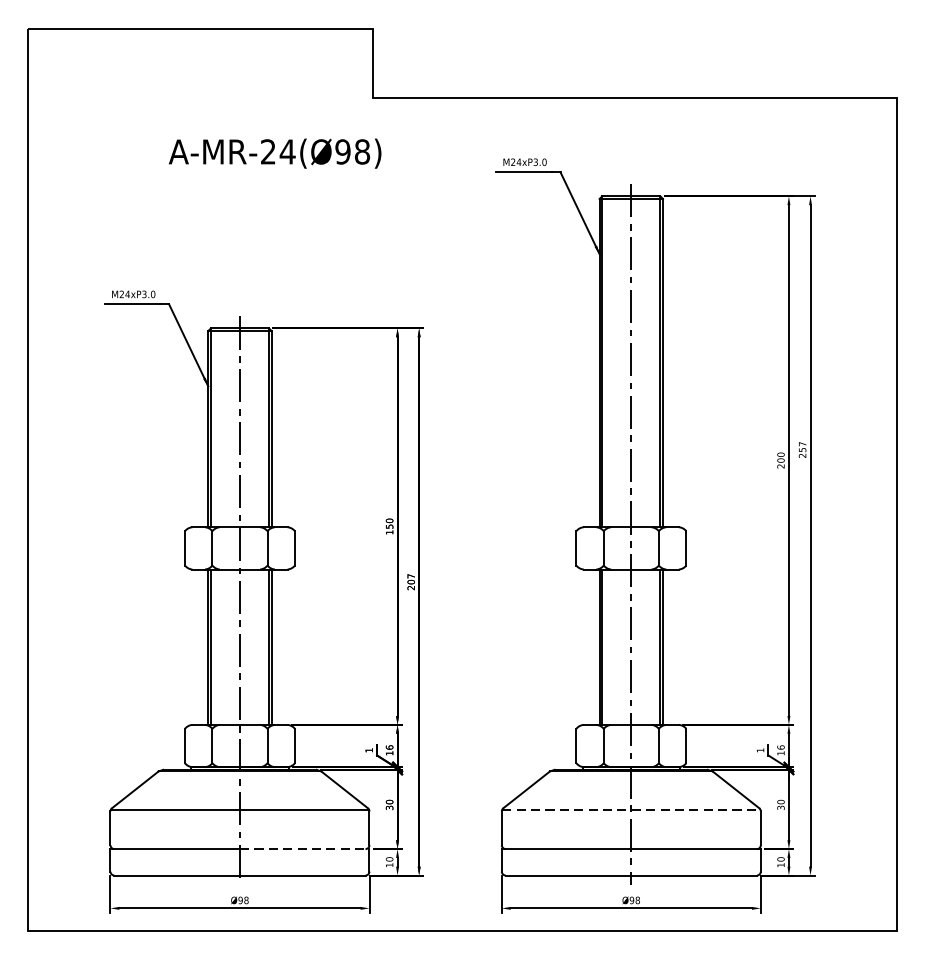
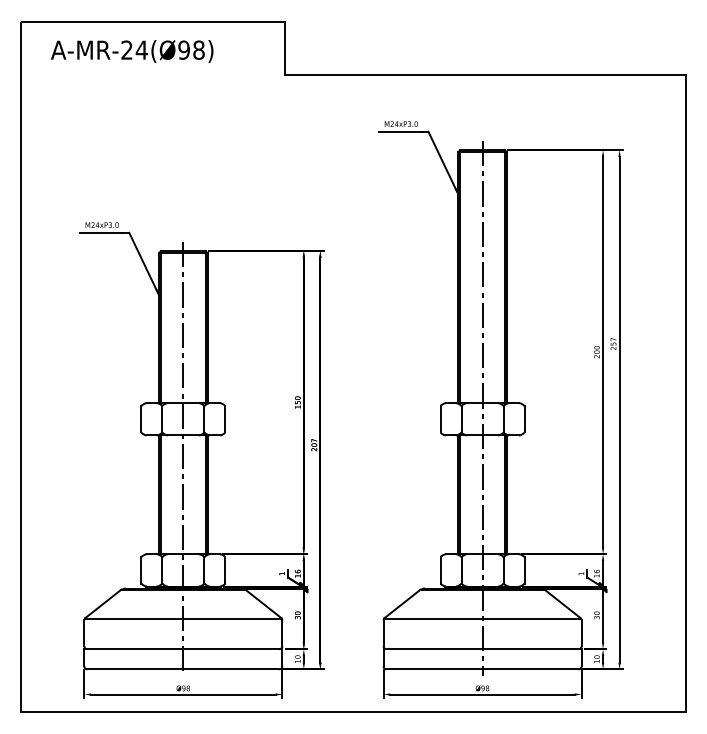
text: (275, 153) -> (132, 51), moved
line: (631, 810) -> (482, 619), dashed -> solid
line: (304, 849) -> (232, 649), dashed -> solid

